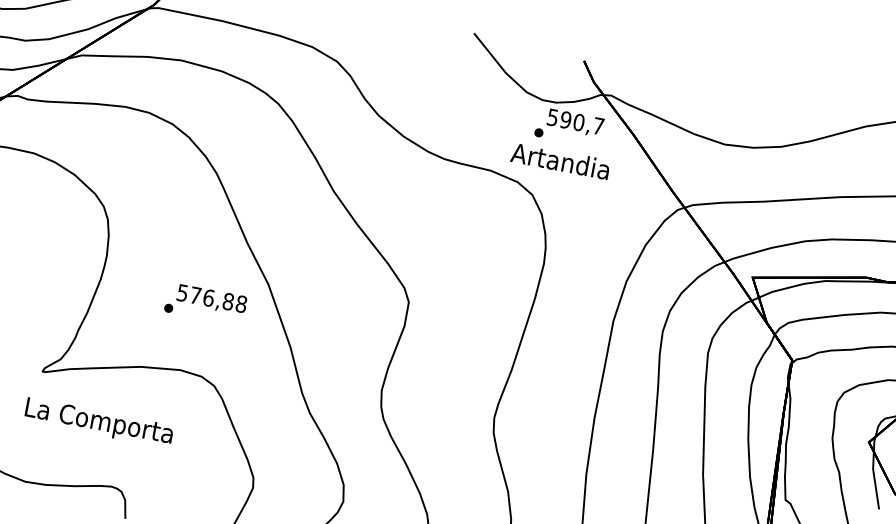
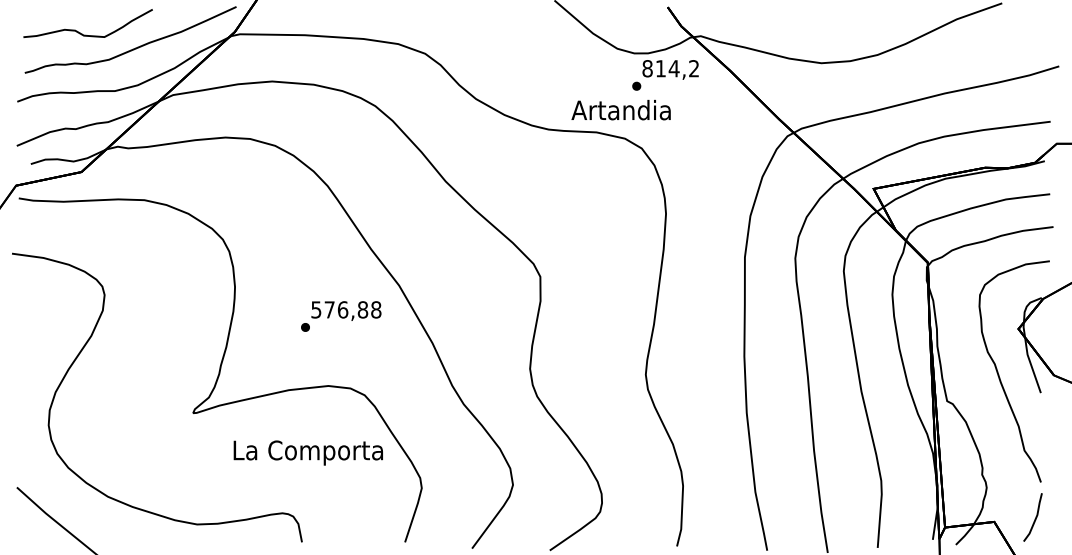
text: (575, 121) -> (670, 68), 590,7 -> 814,2
text: (559, 161) -> (620, 110), moved
text: (98, 422) -> (307, 452), moved

